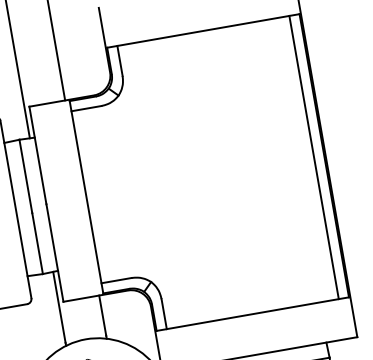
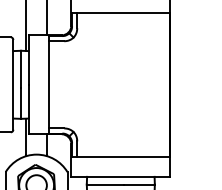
line: (314, 156) -> (164, 84), removed

